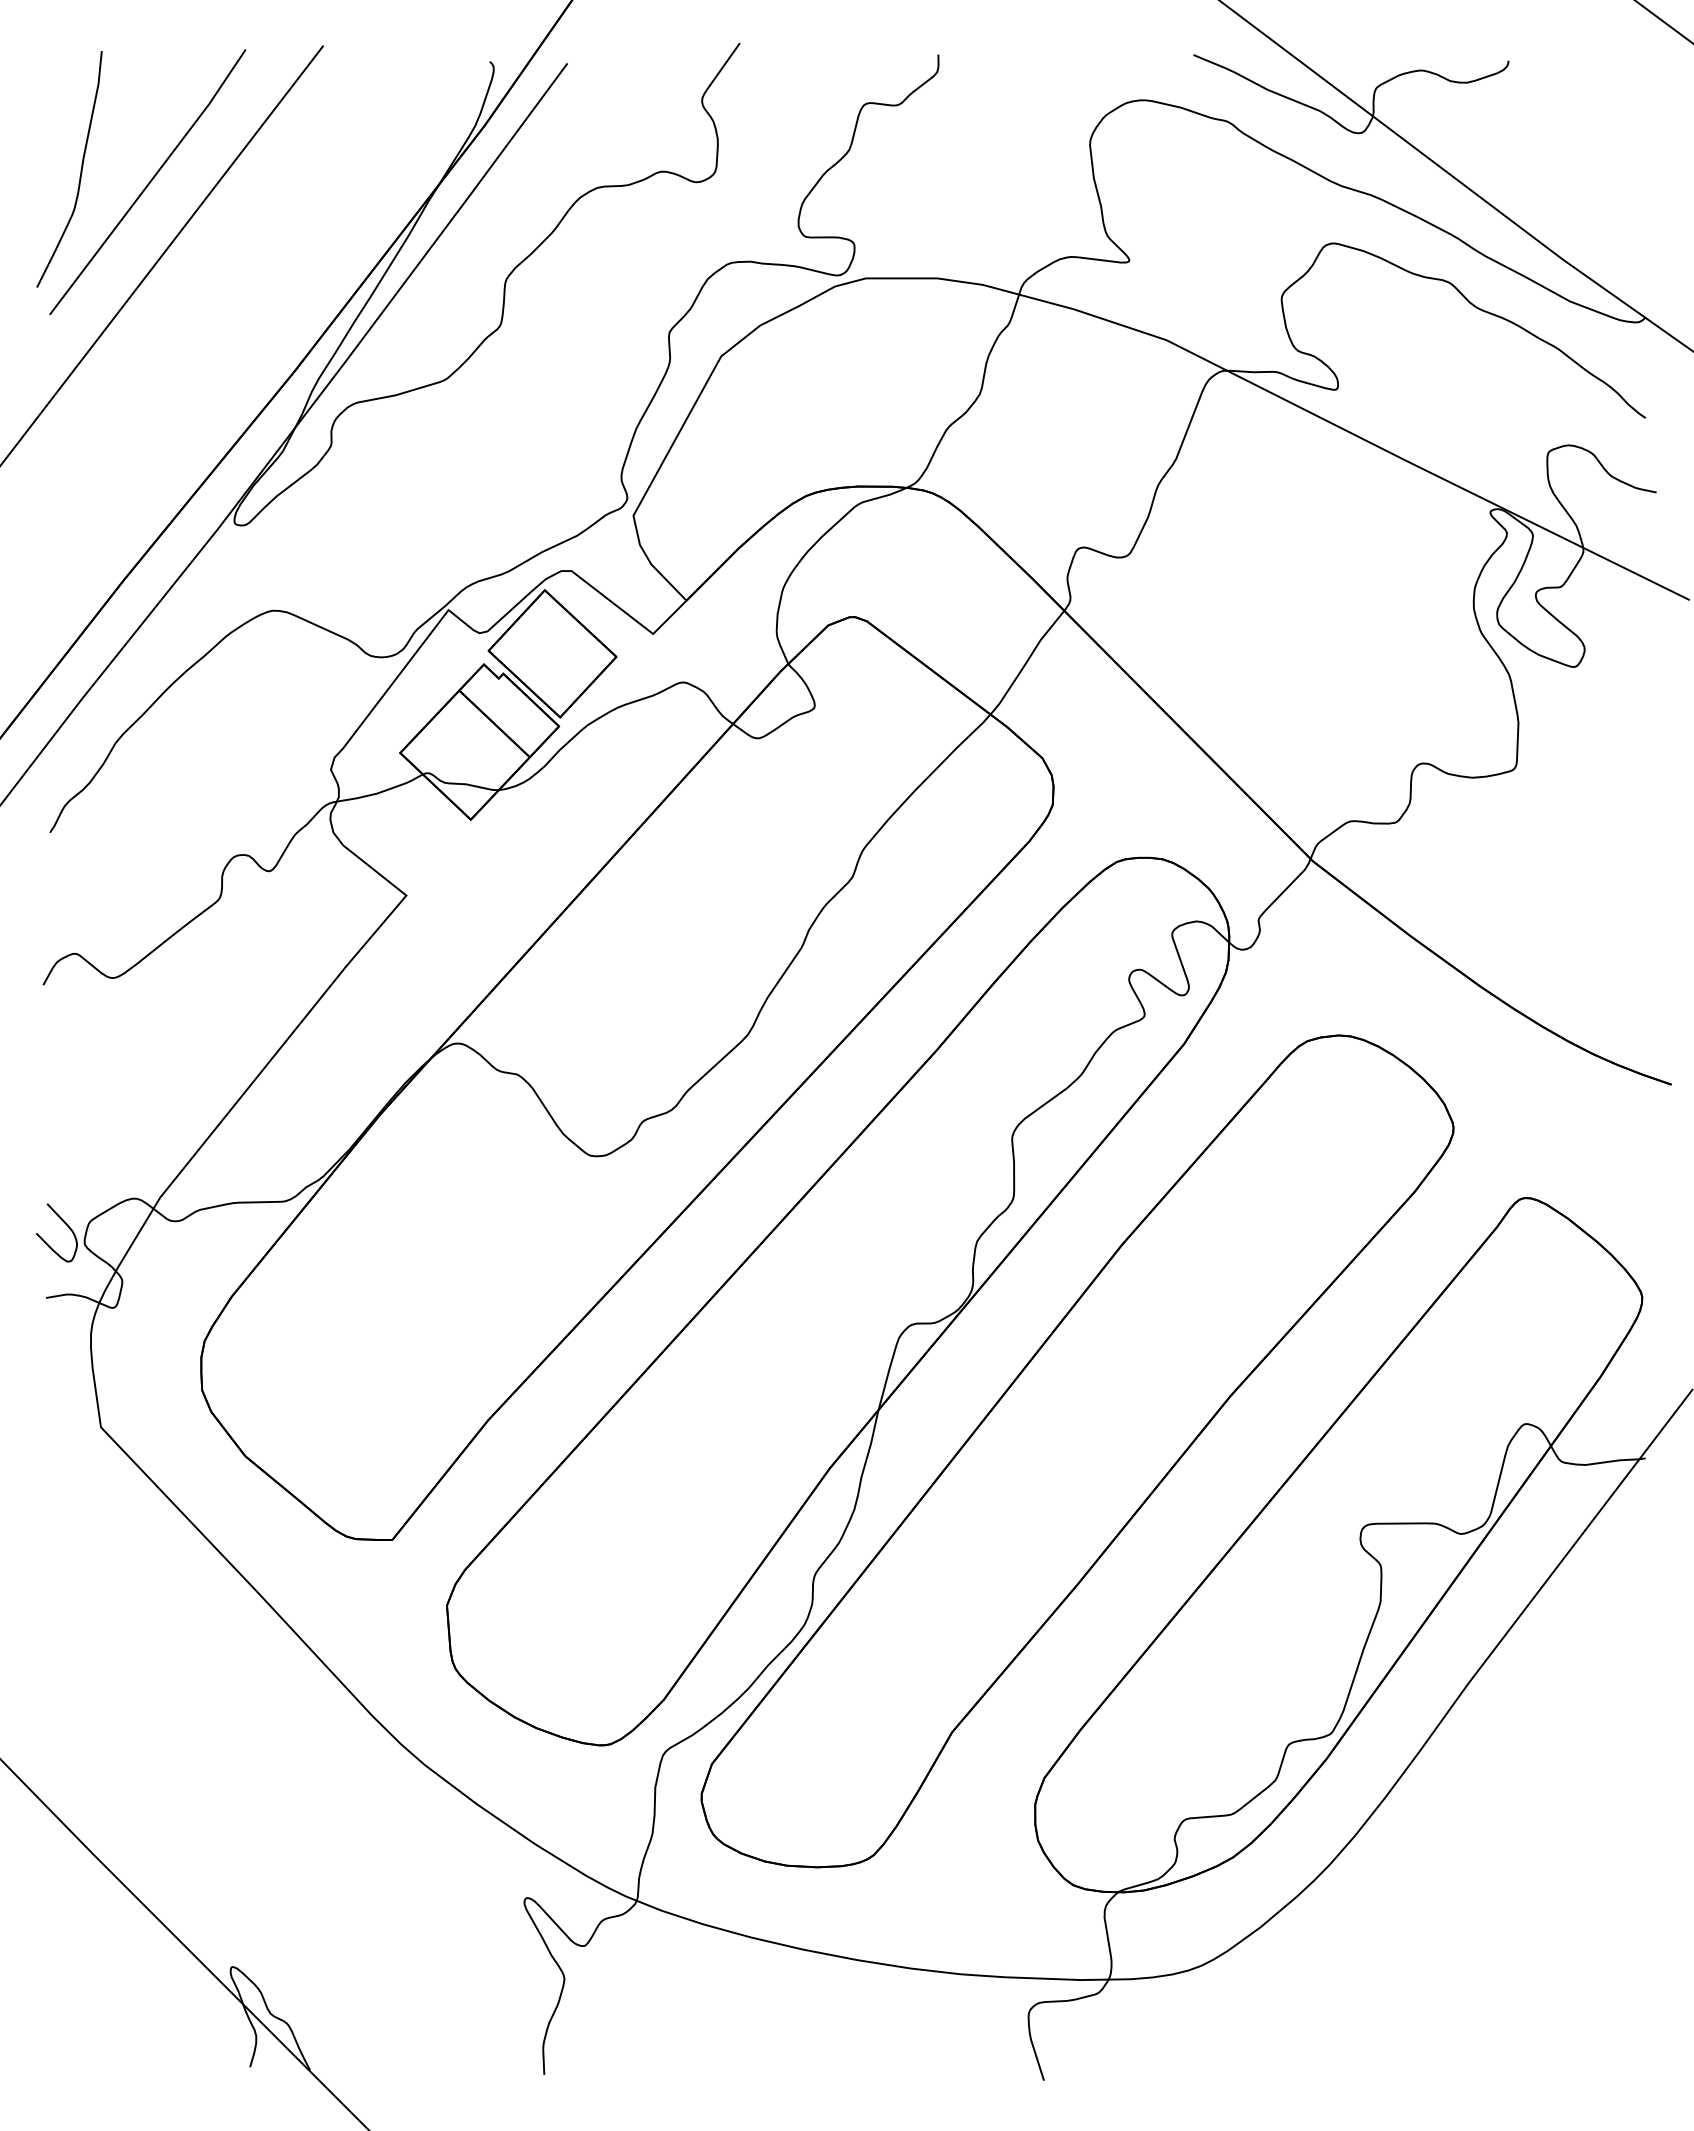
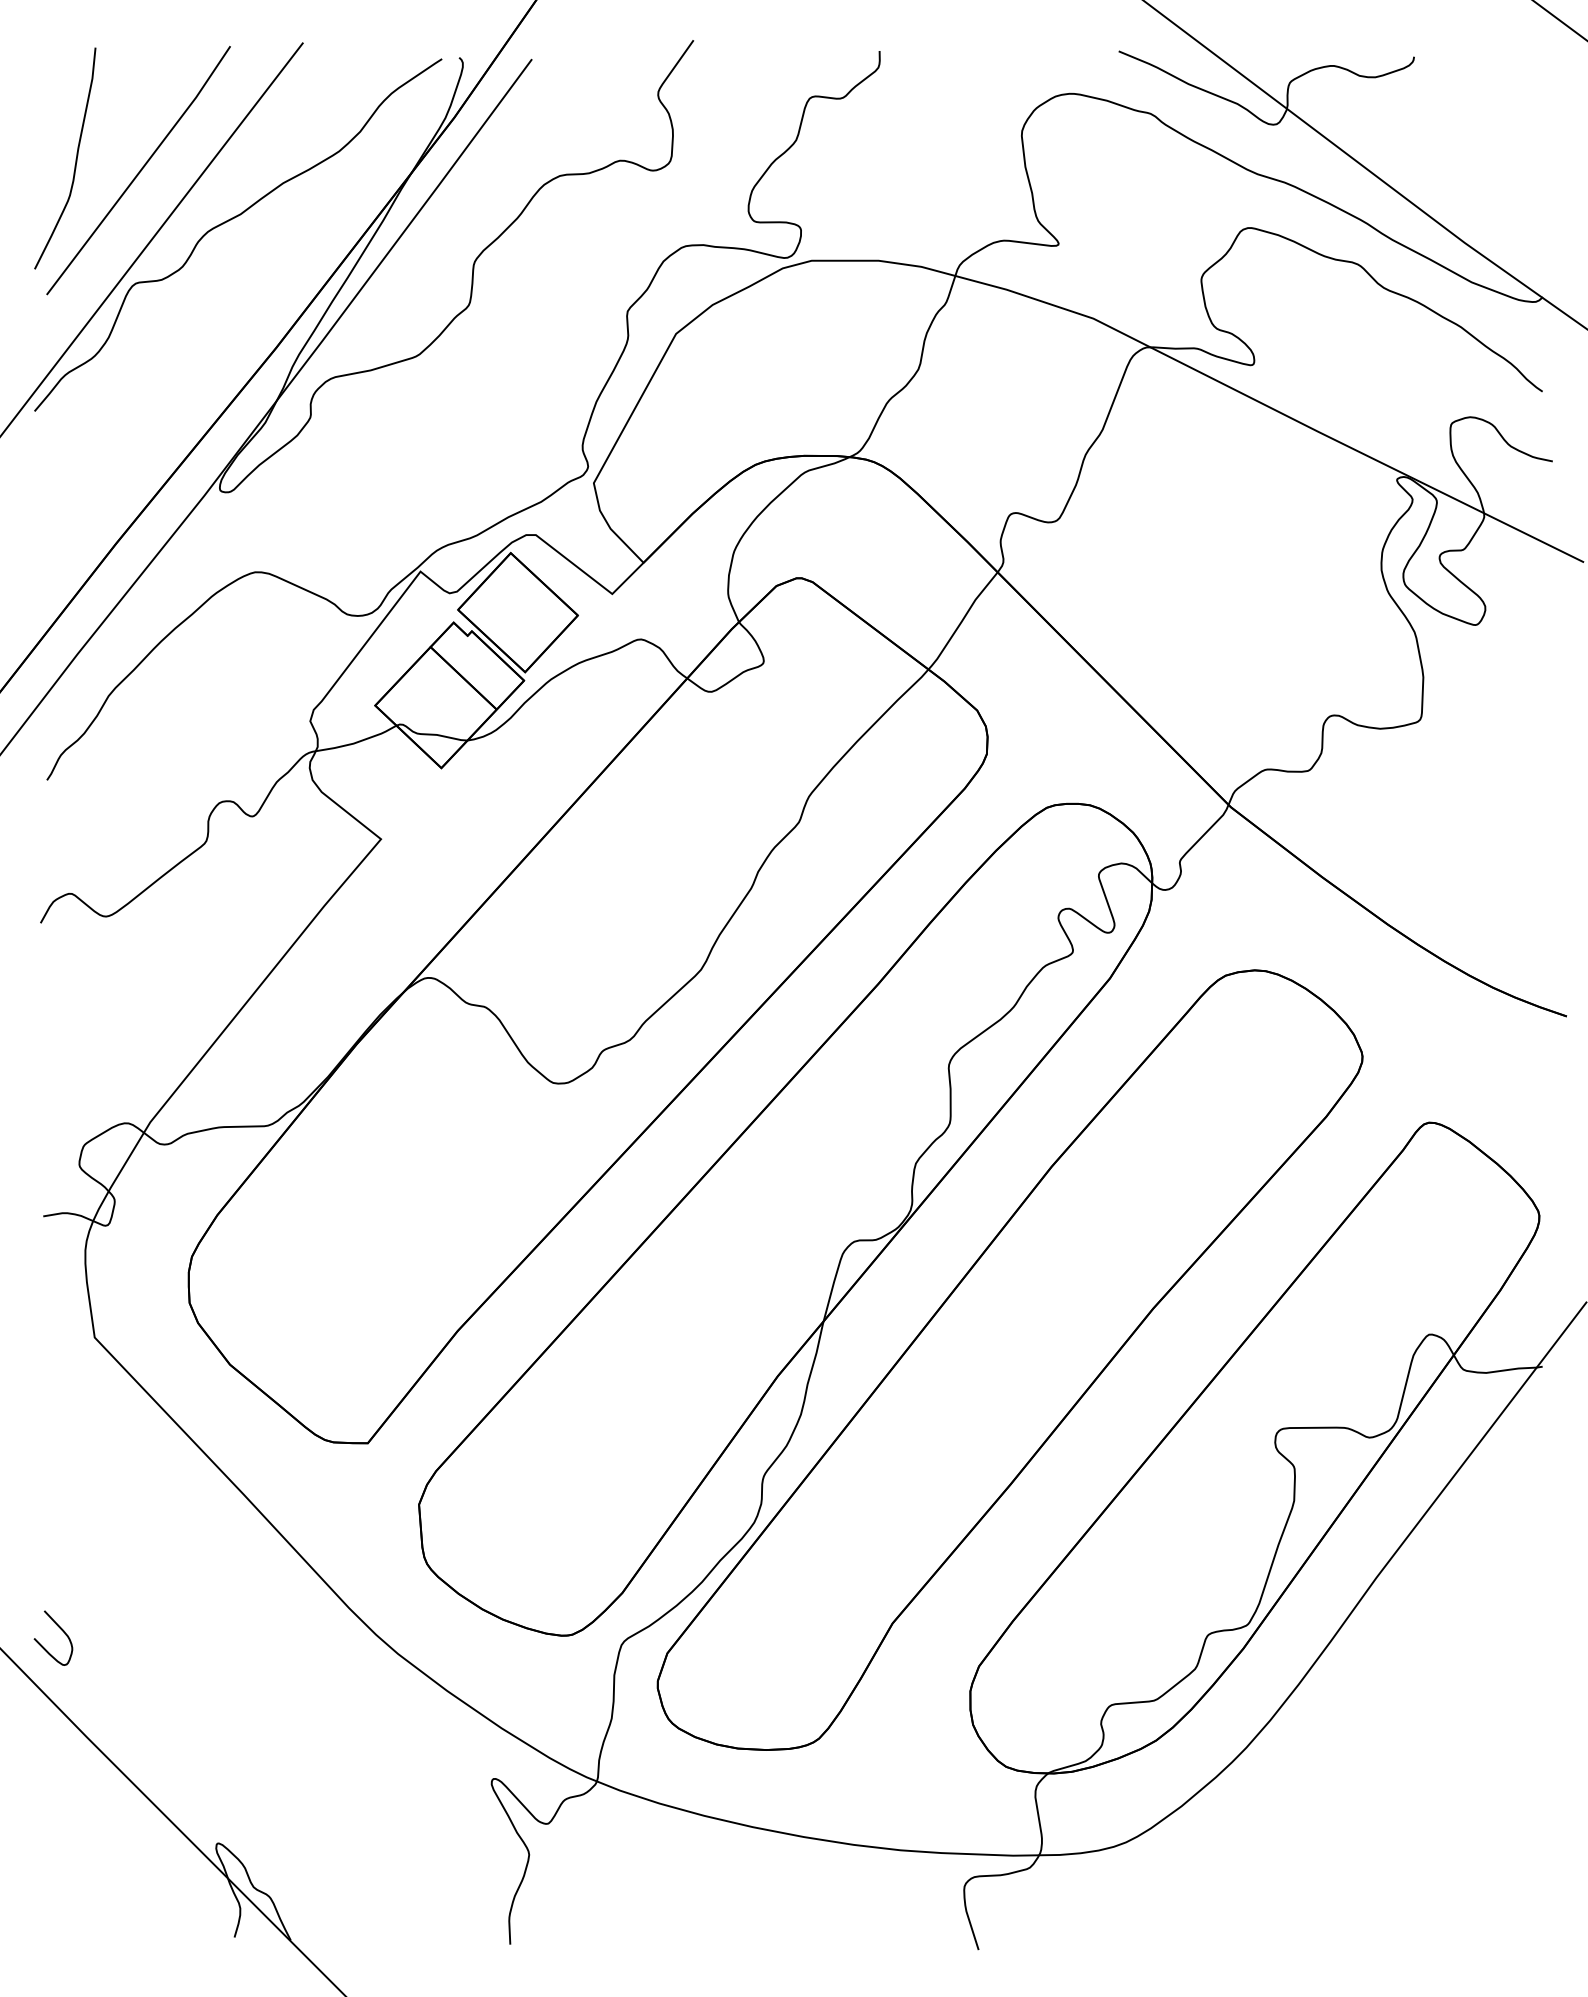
curve: (246, 235) -> (231, 220), added
curve: (64, 1223) -> (60, 1629), moved

